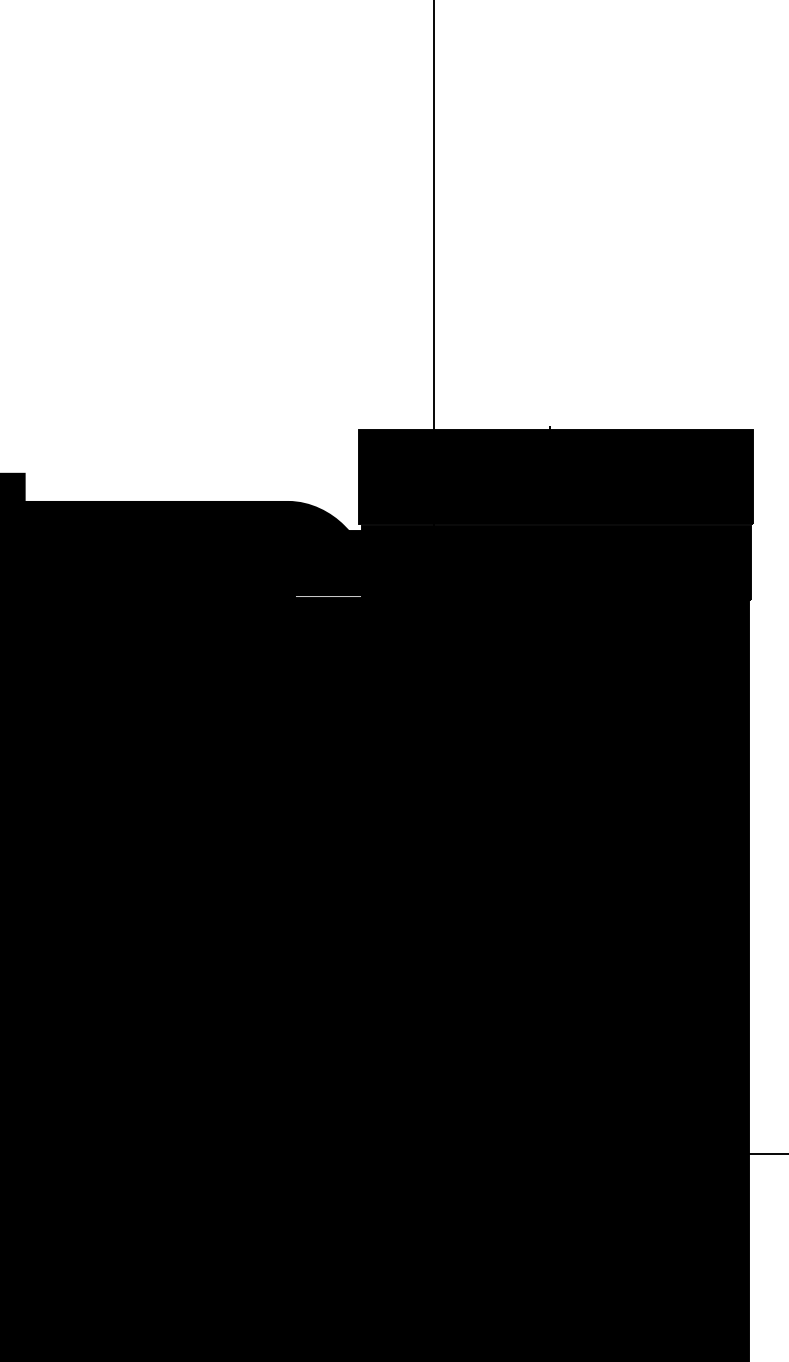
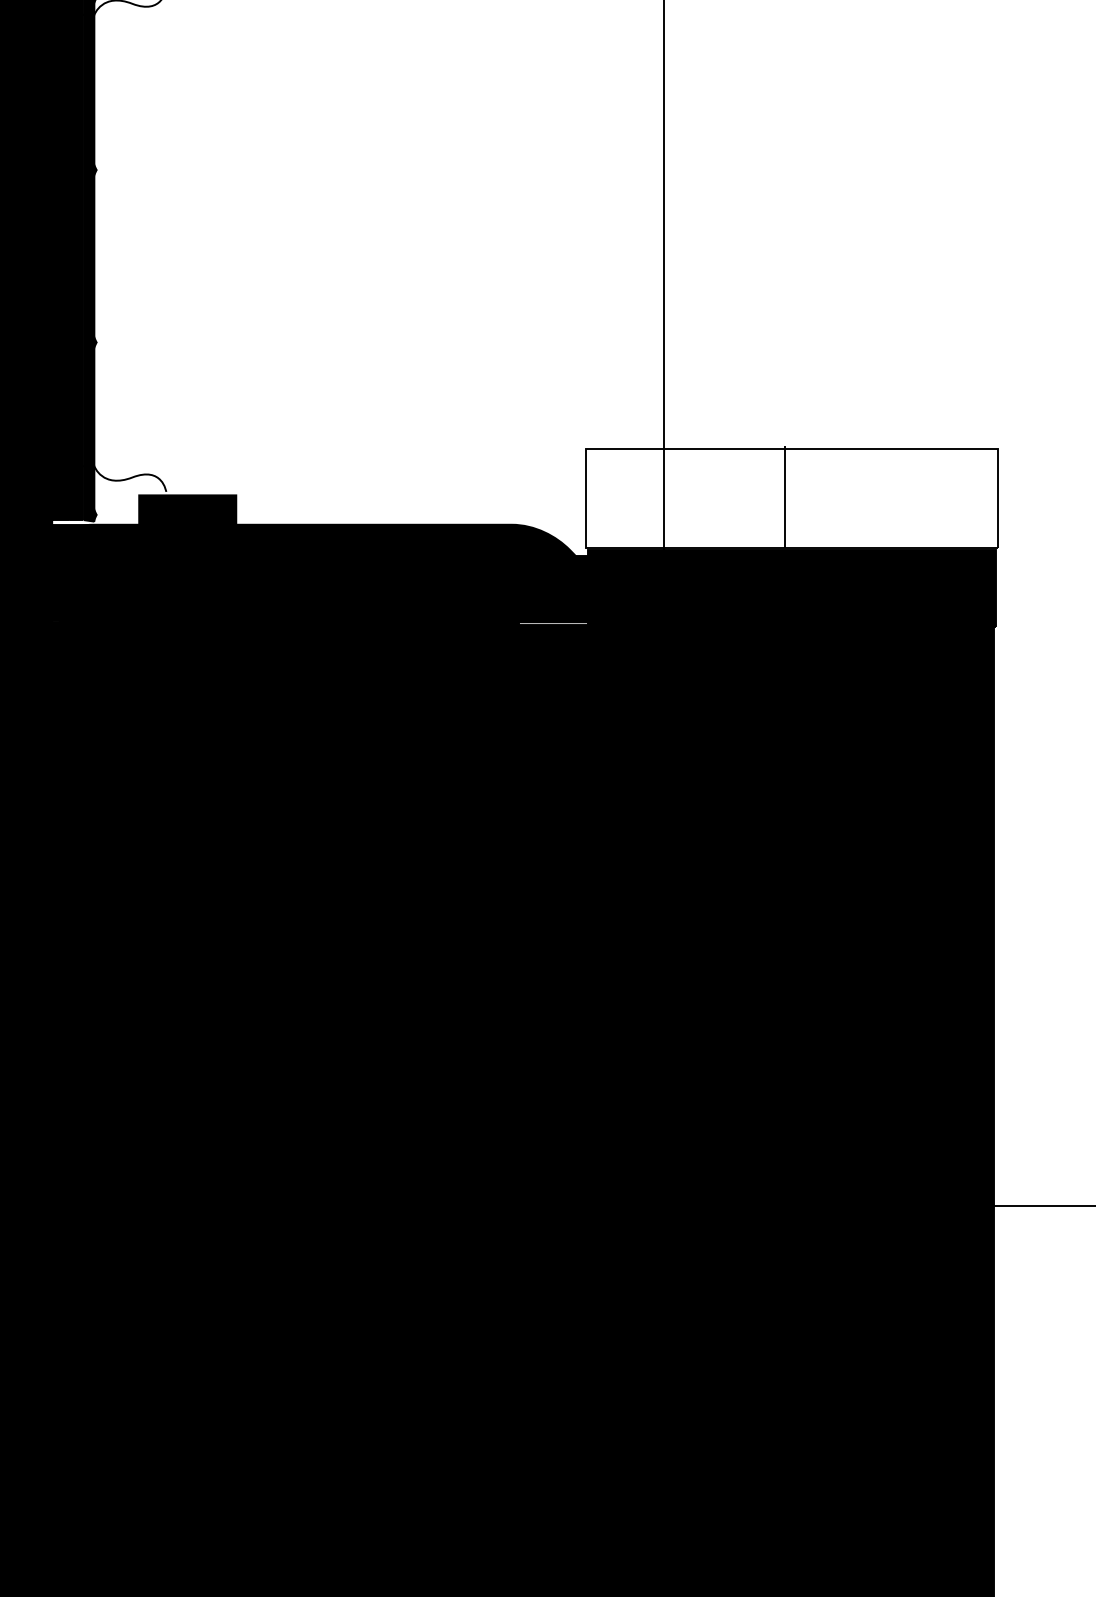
fill: (555, 476) -> (791, 498), removed

